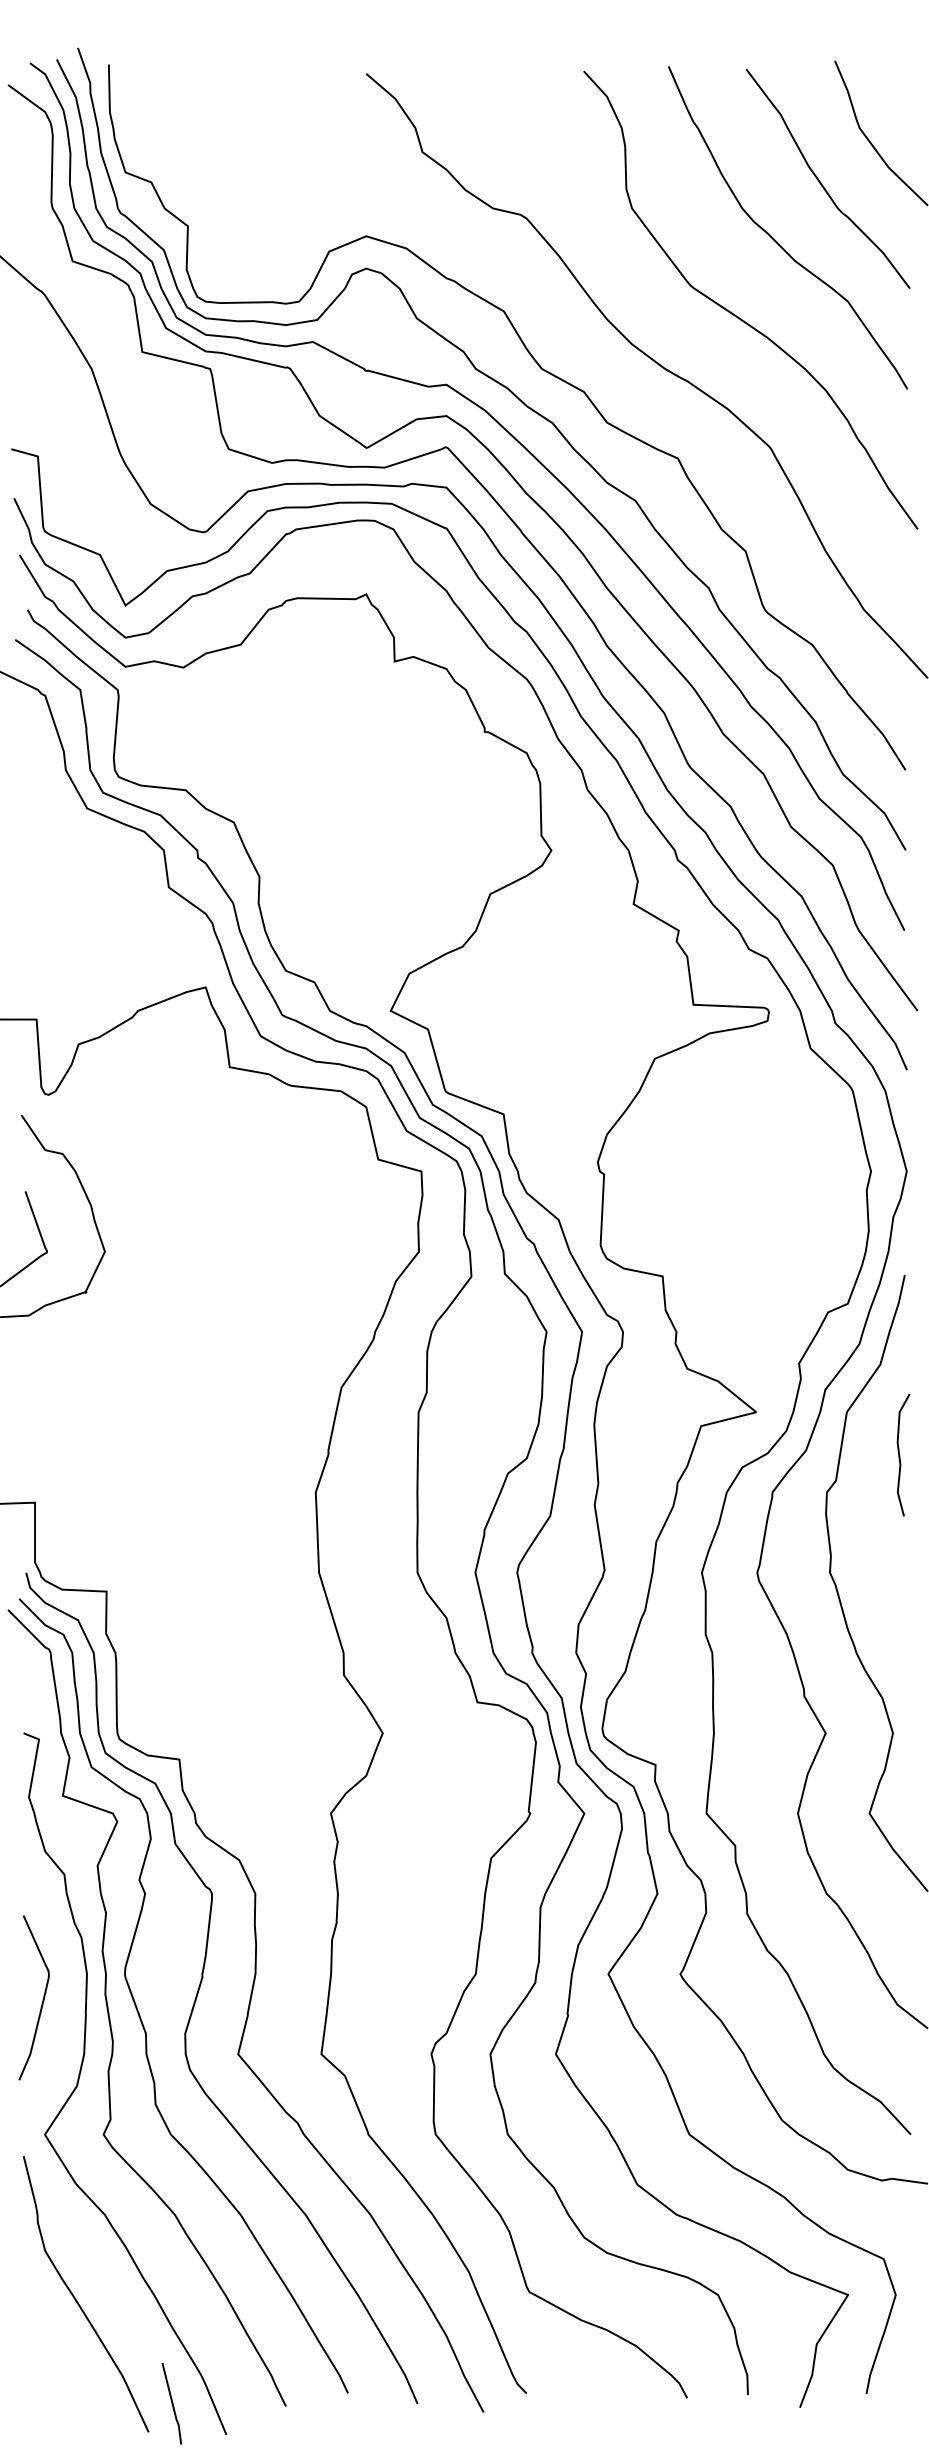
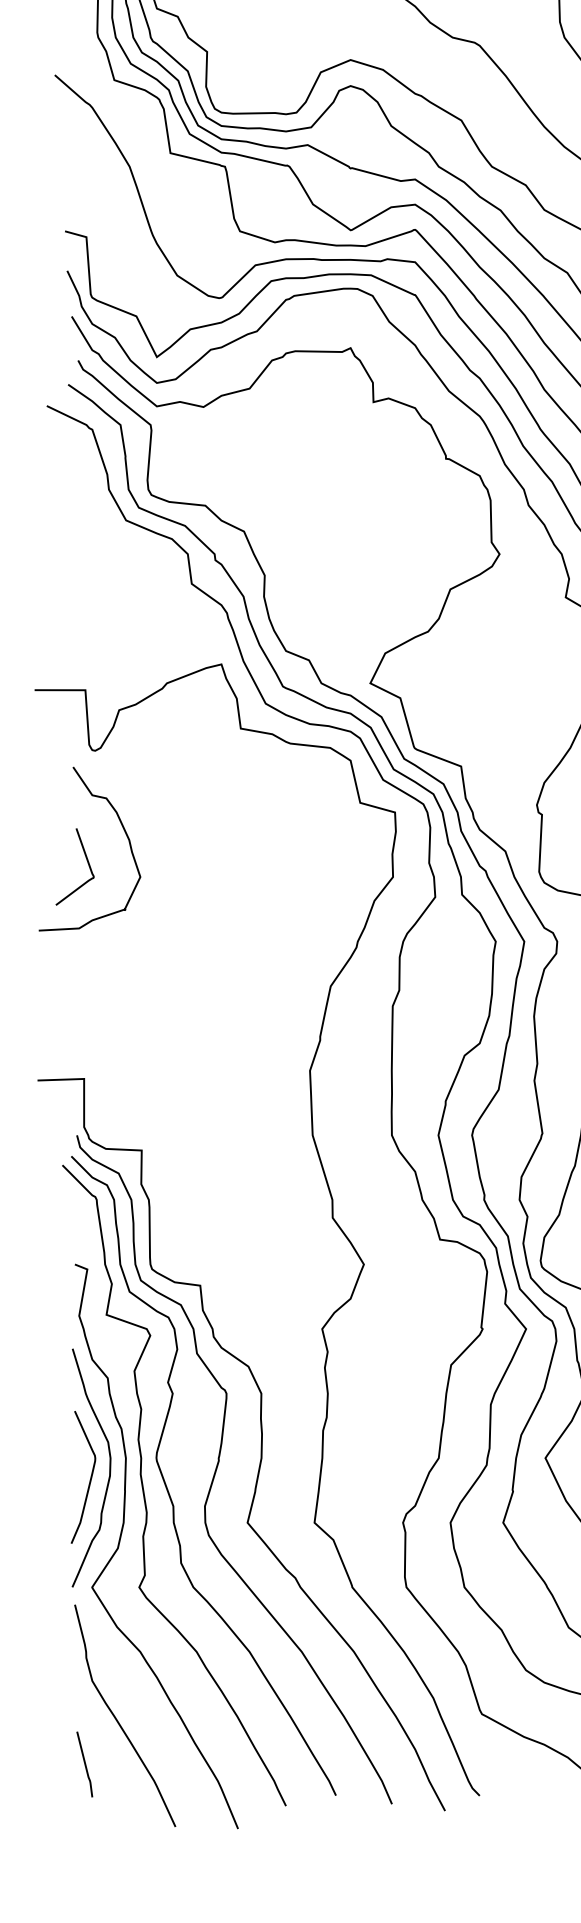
curve: (66, 1985) -> (109, 1467), added
line: (171, 2403) -> (84, 1764), moved

